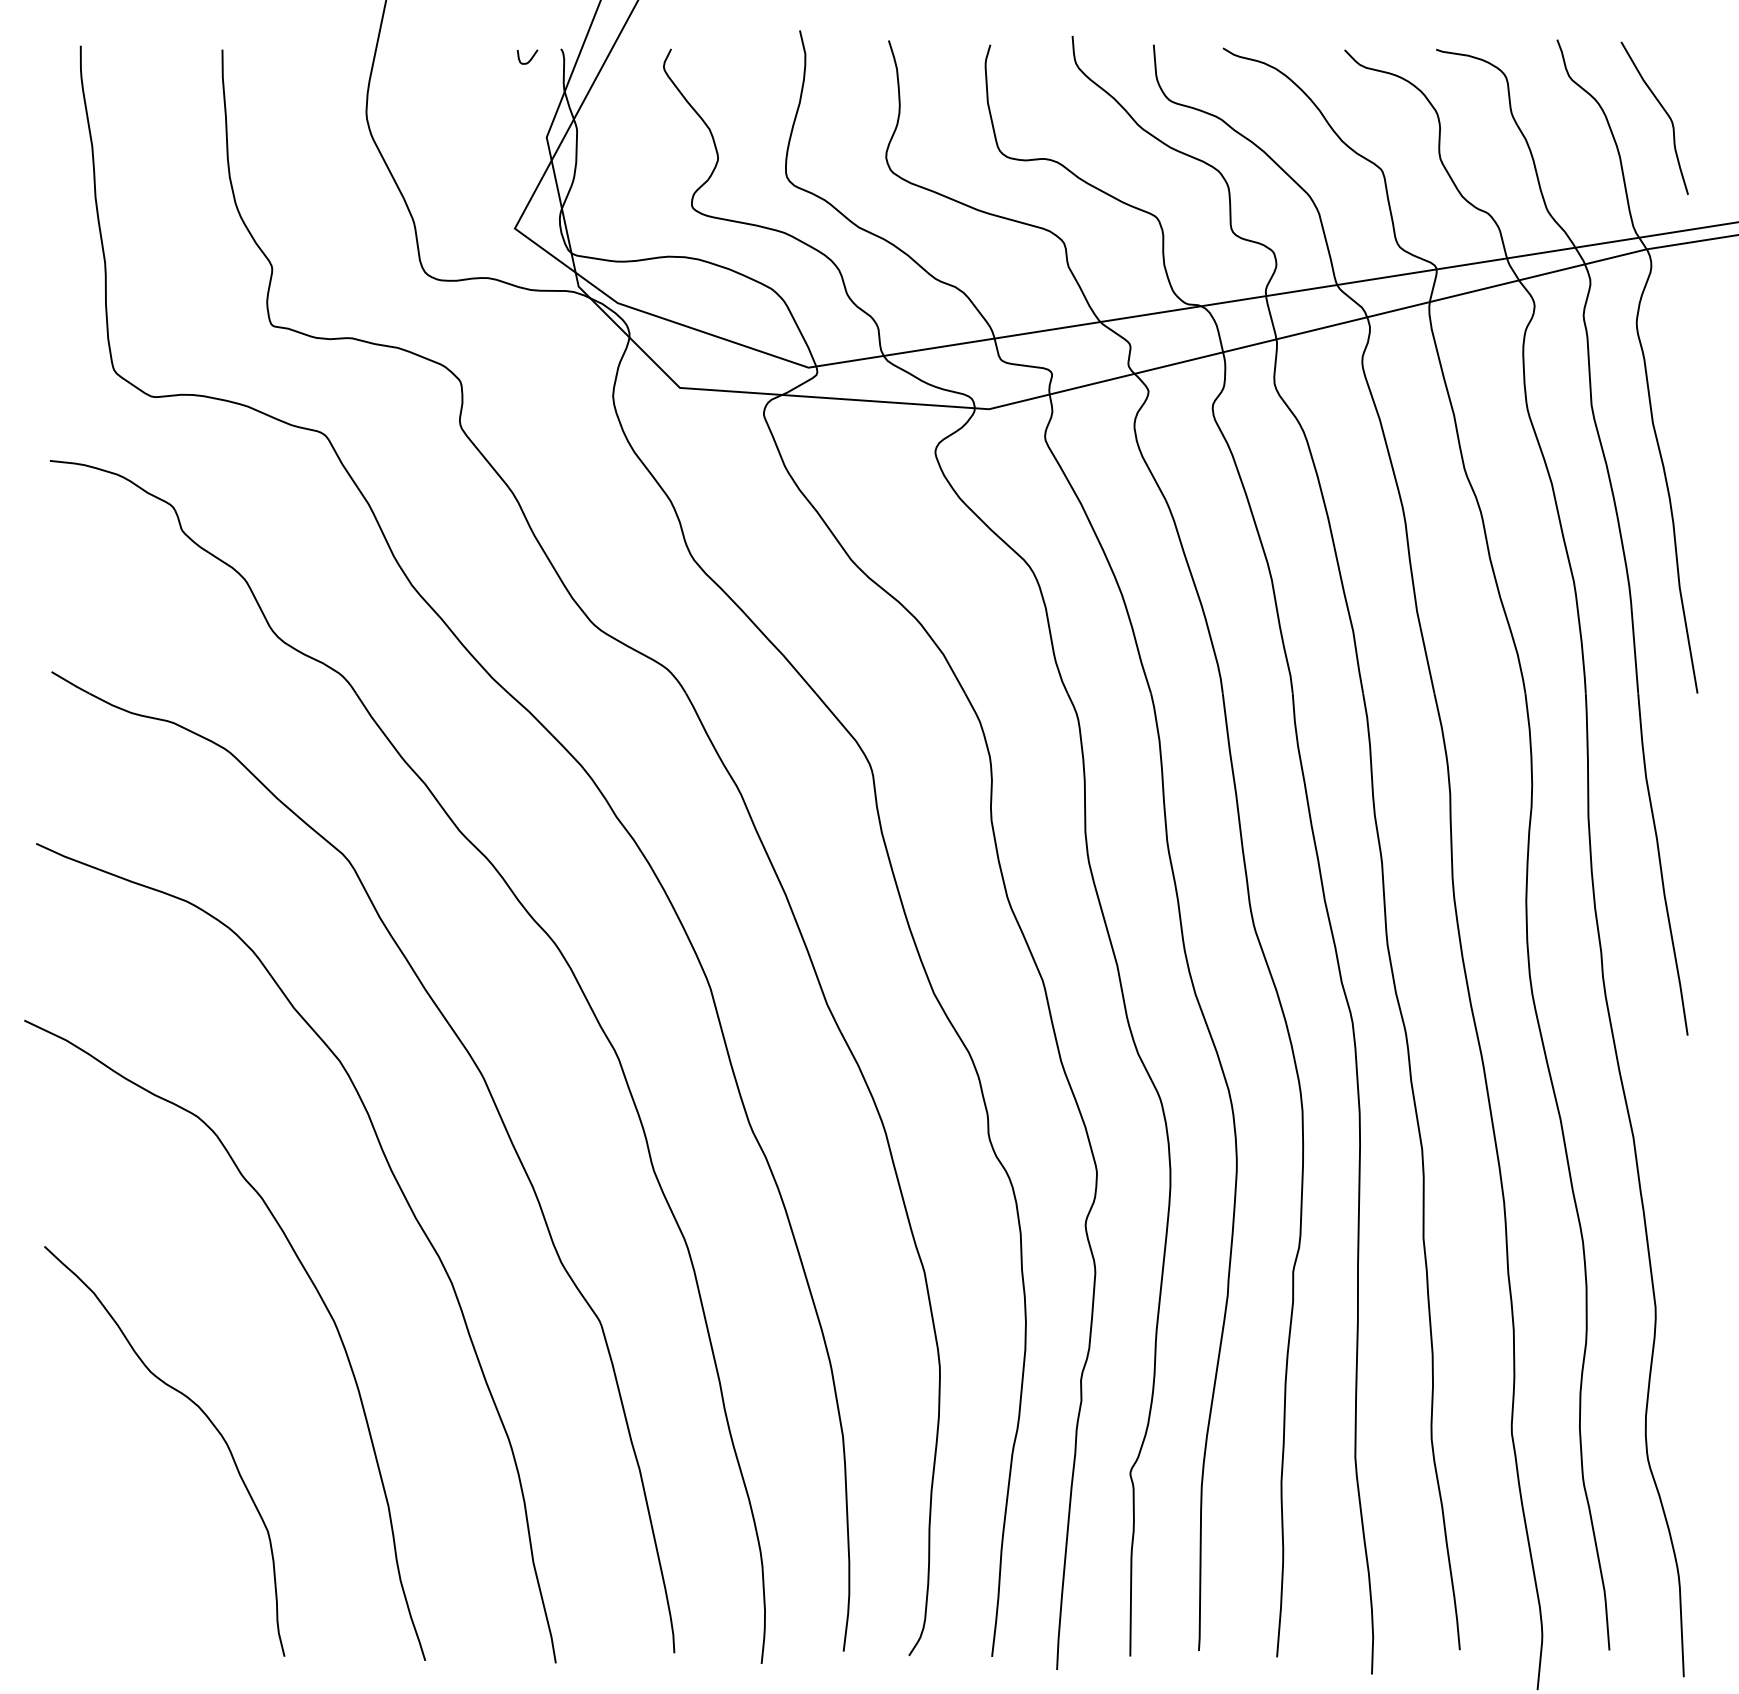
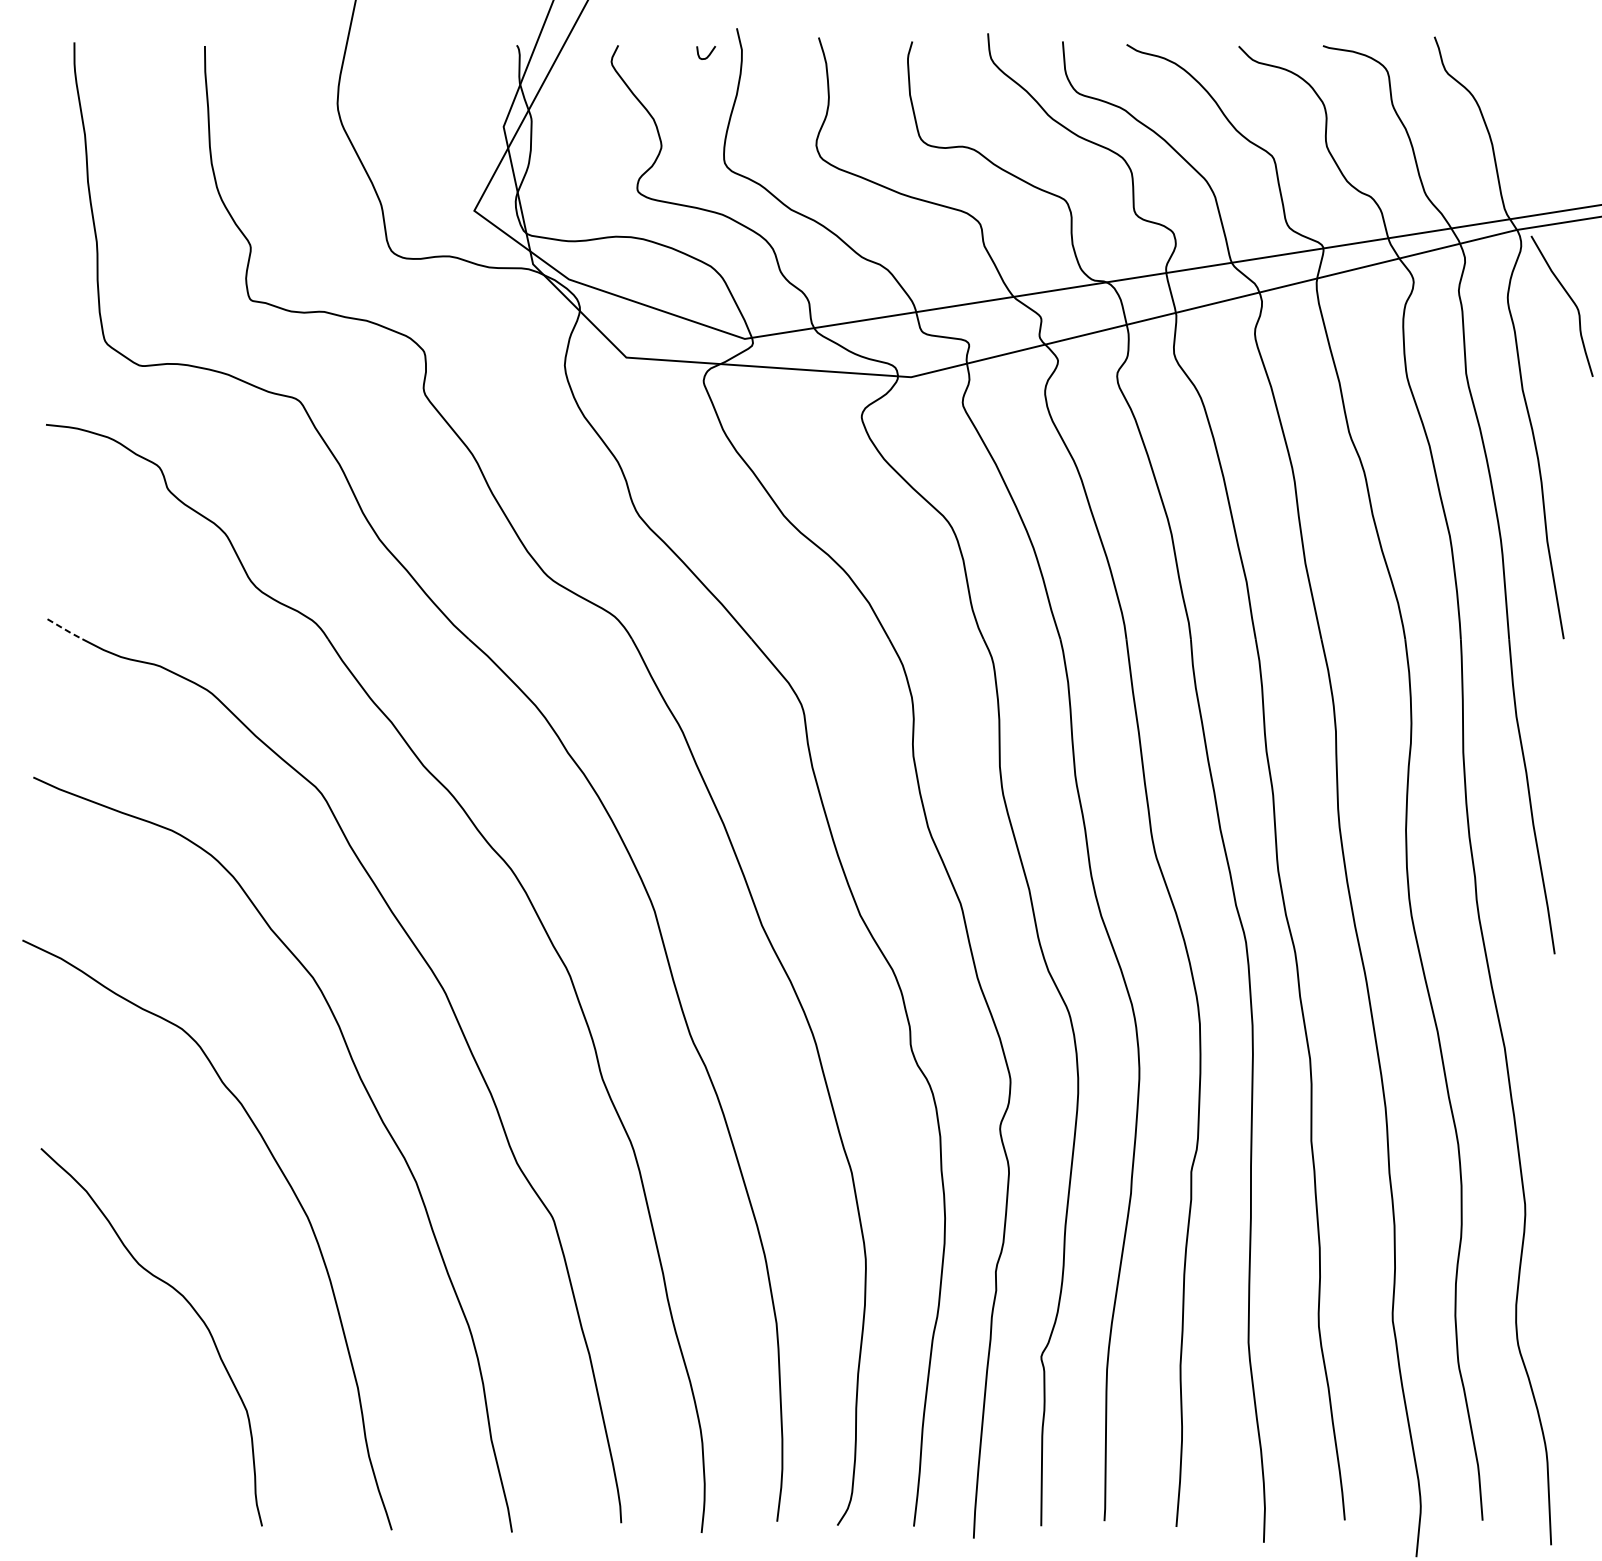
curve: (530, 58) -> (708, 54), moved
curve: (1663, 110) -> (1570, 299), moved
line: (71, 683) -> (65, 629), solid -> dashed

